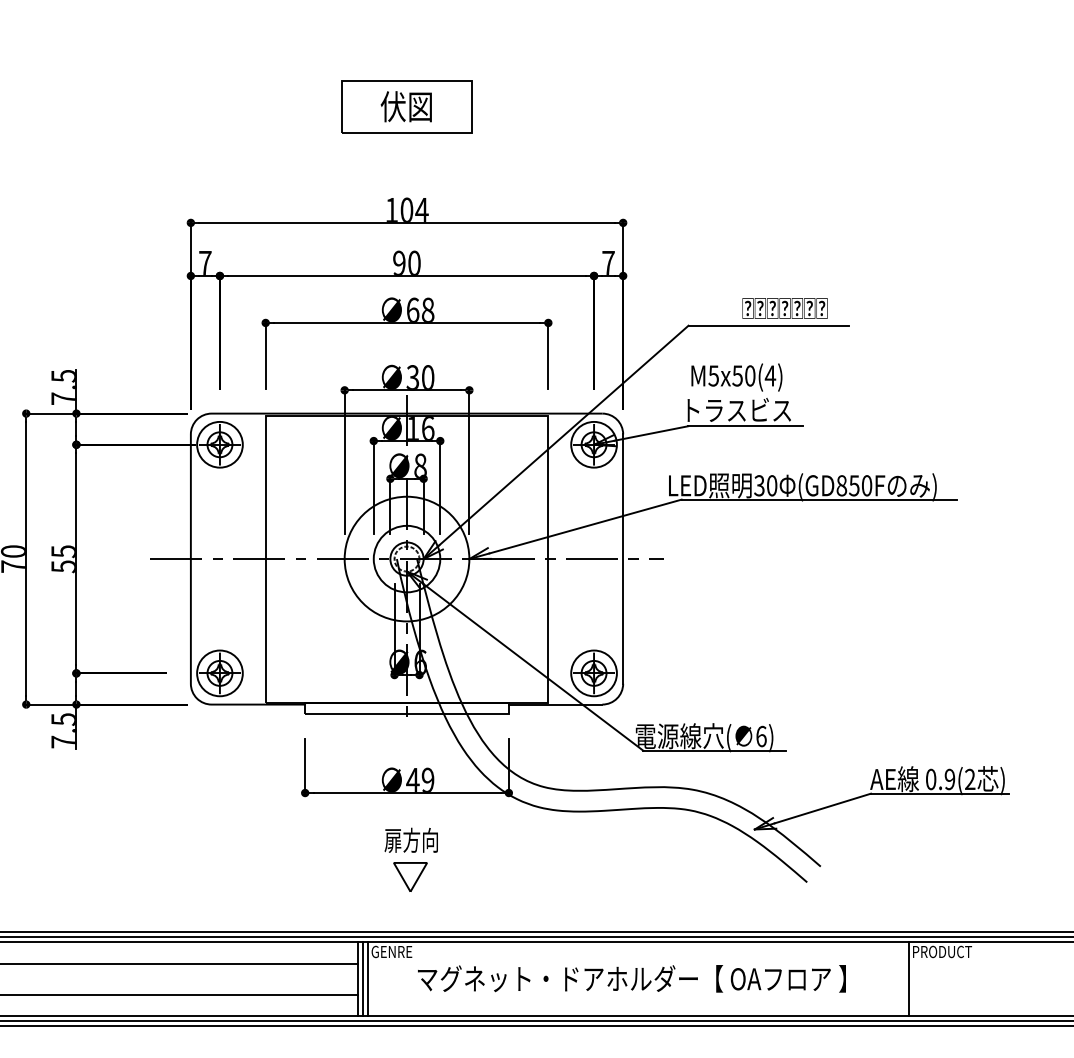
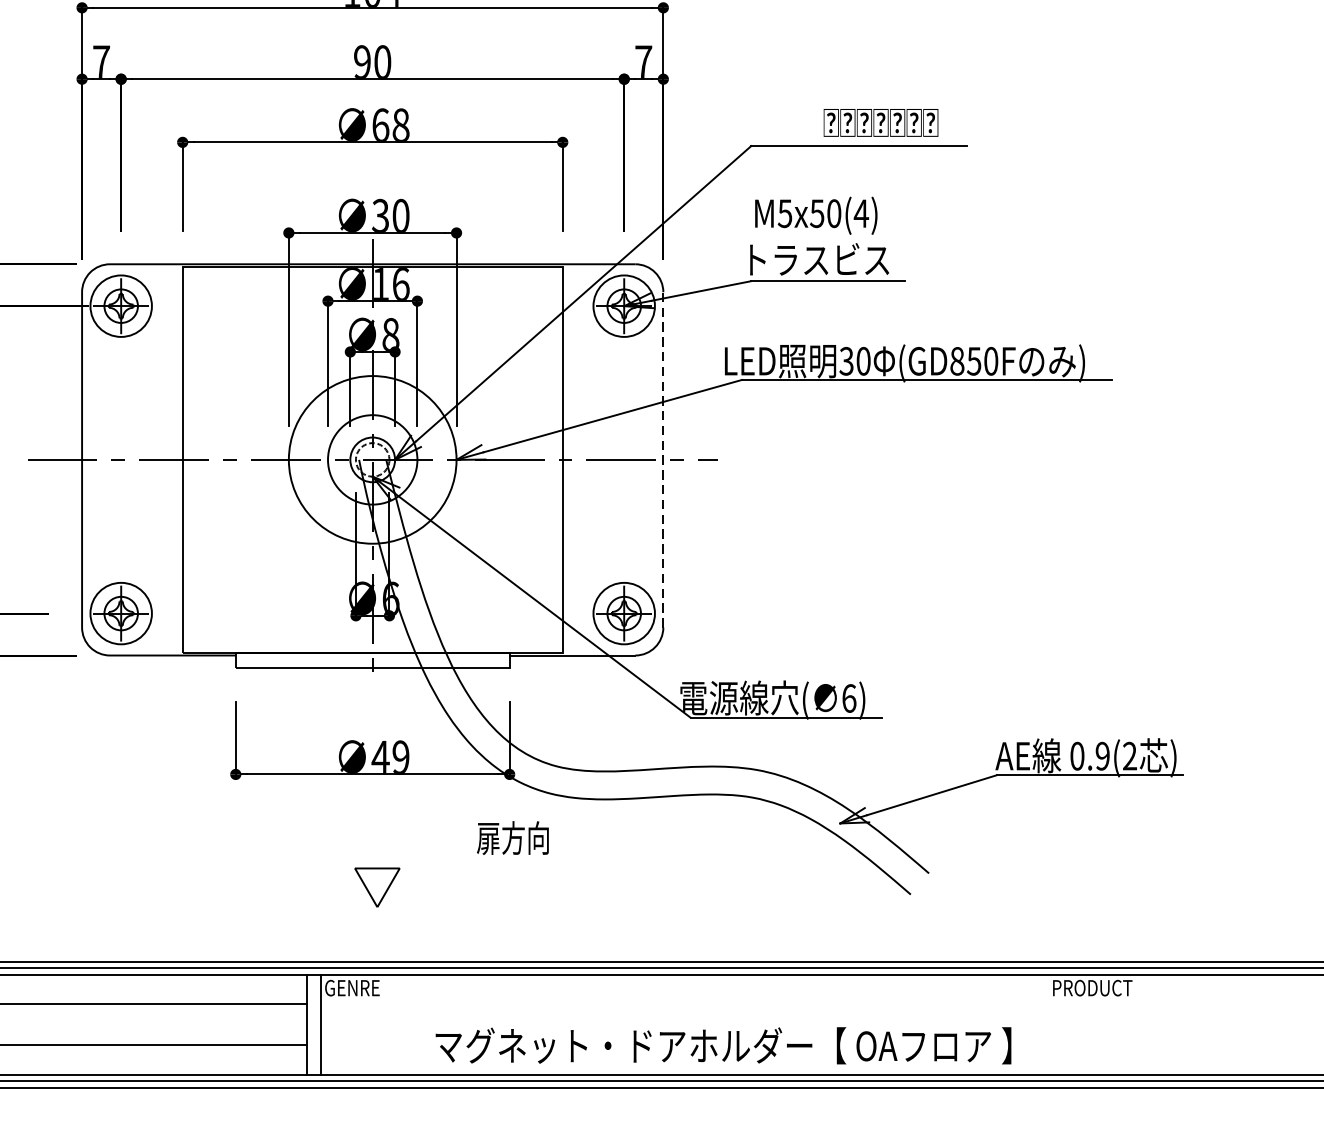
line: (623, 559) -> (663, 460), solid -> dashed
text: (410, 839) -> (511, 836), moved
text: (631, 978) -> (722, 1045), moved
line: (363, 979) -> (314, 1025), removed
line: (909, 979) -> (1048, 1025), removed

